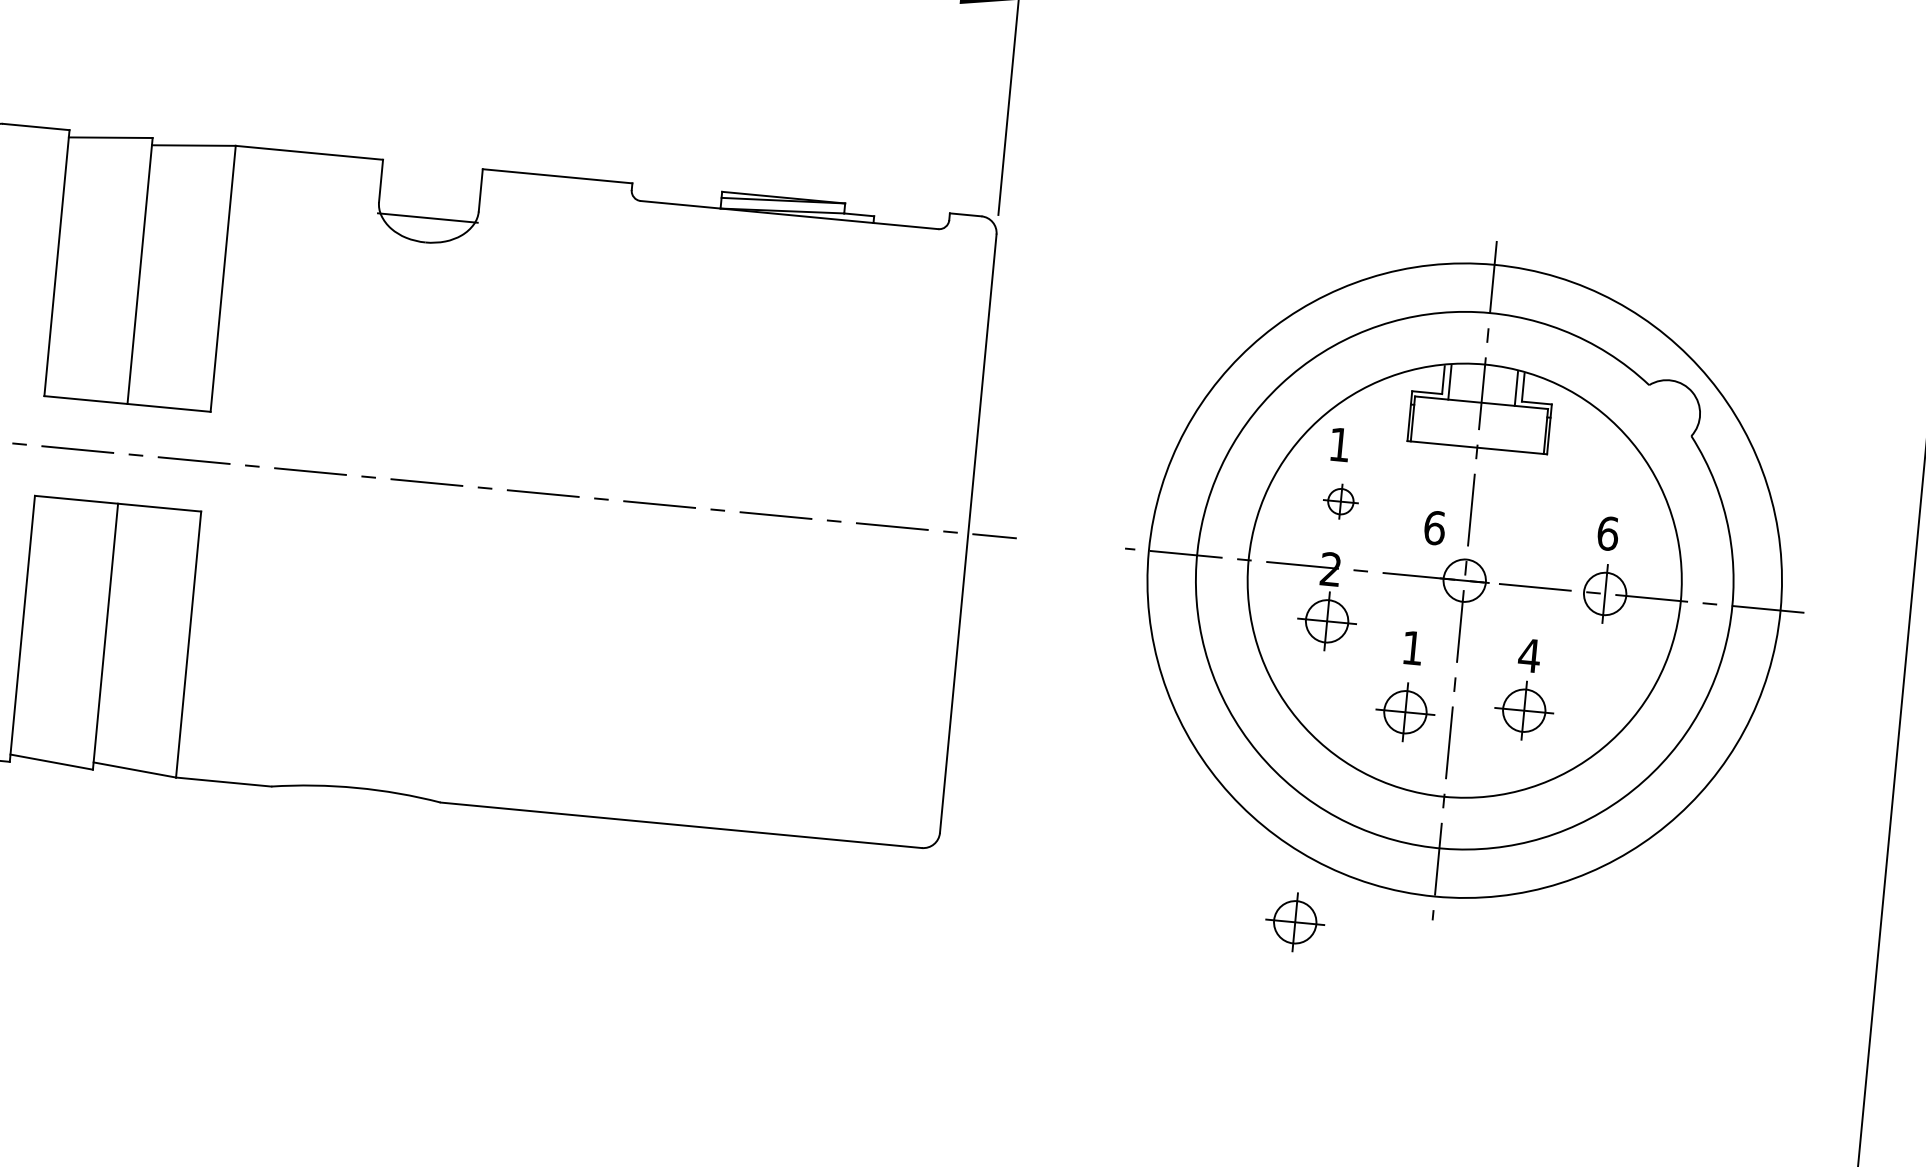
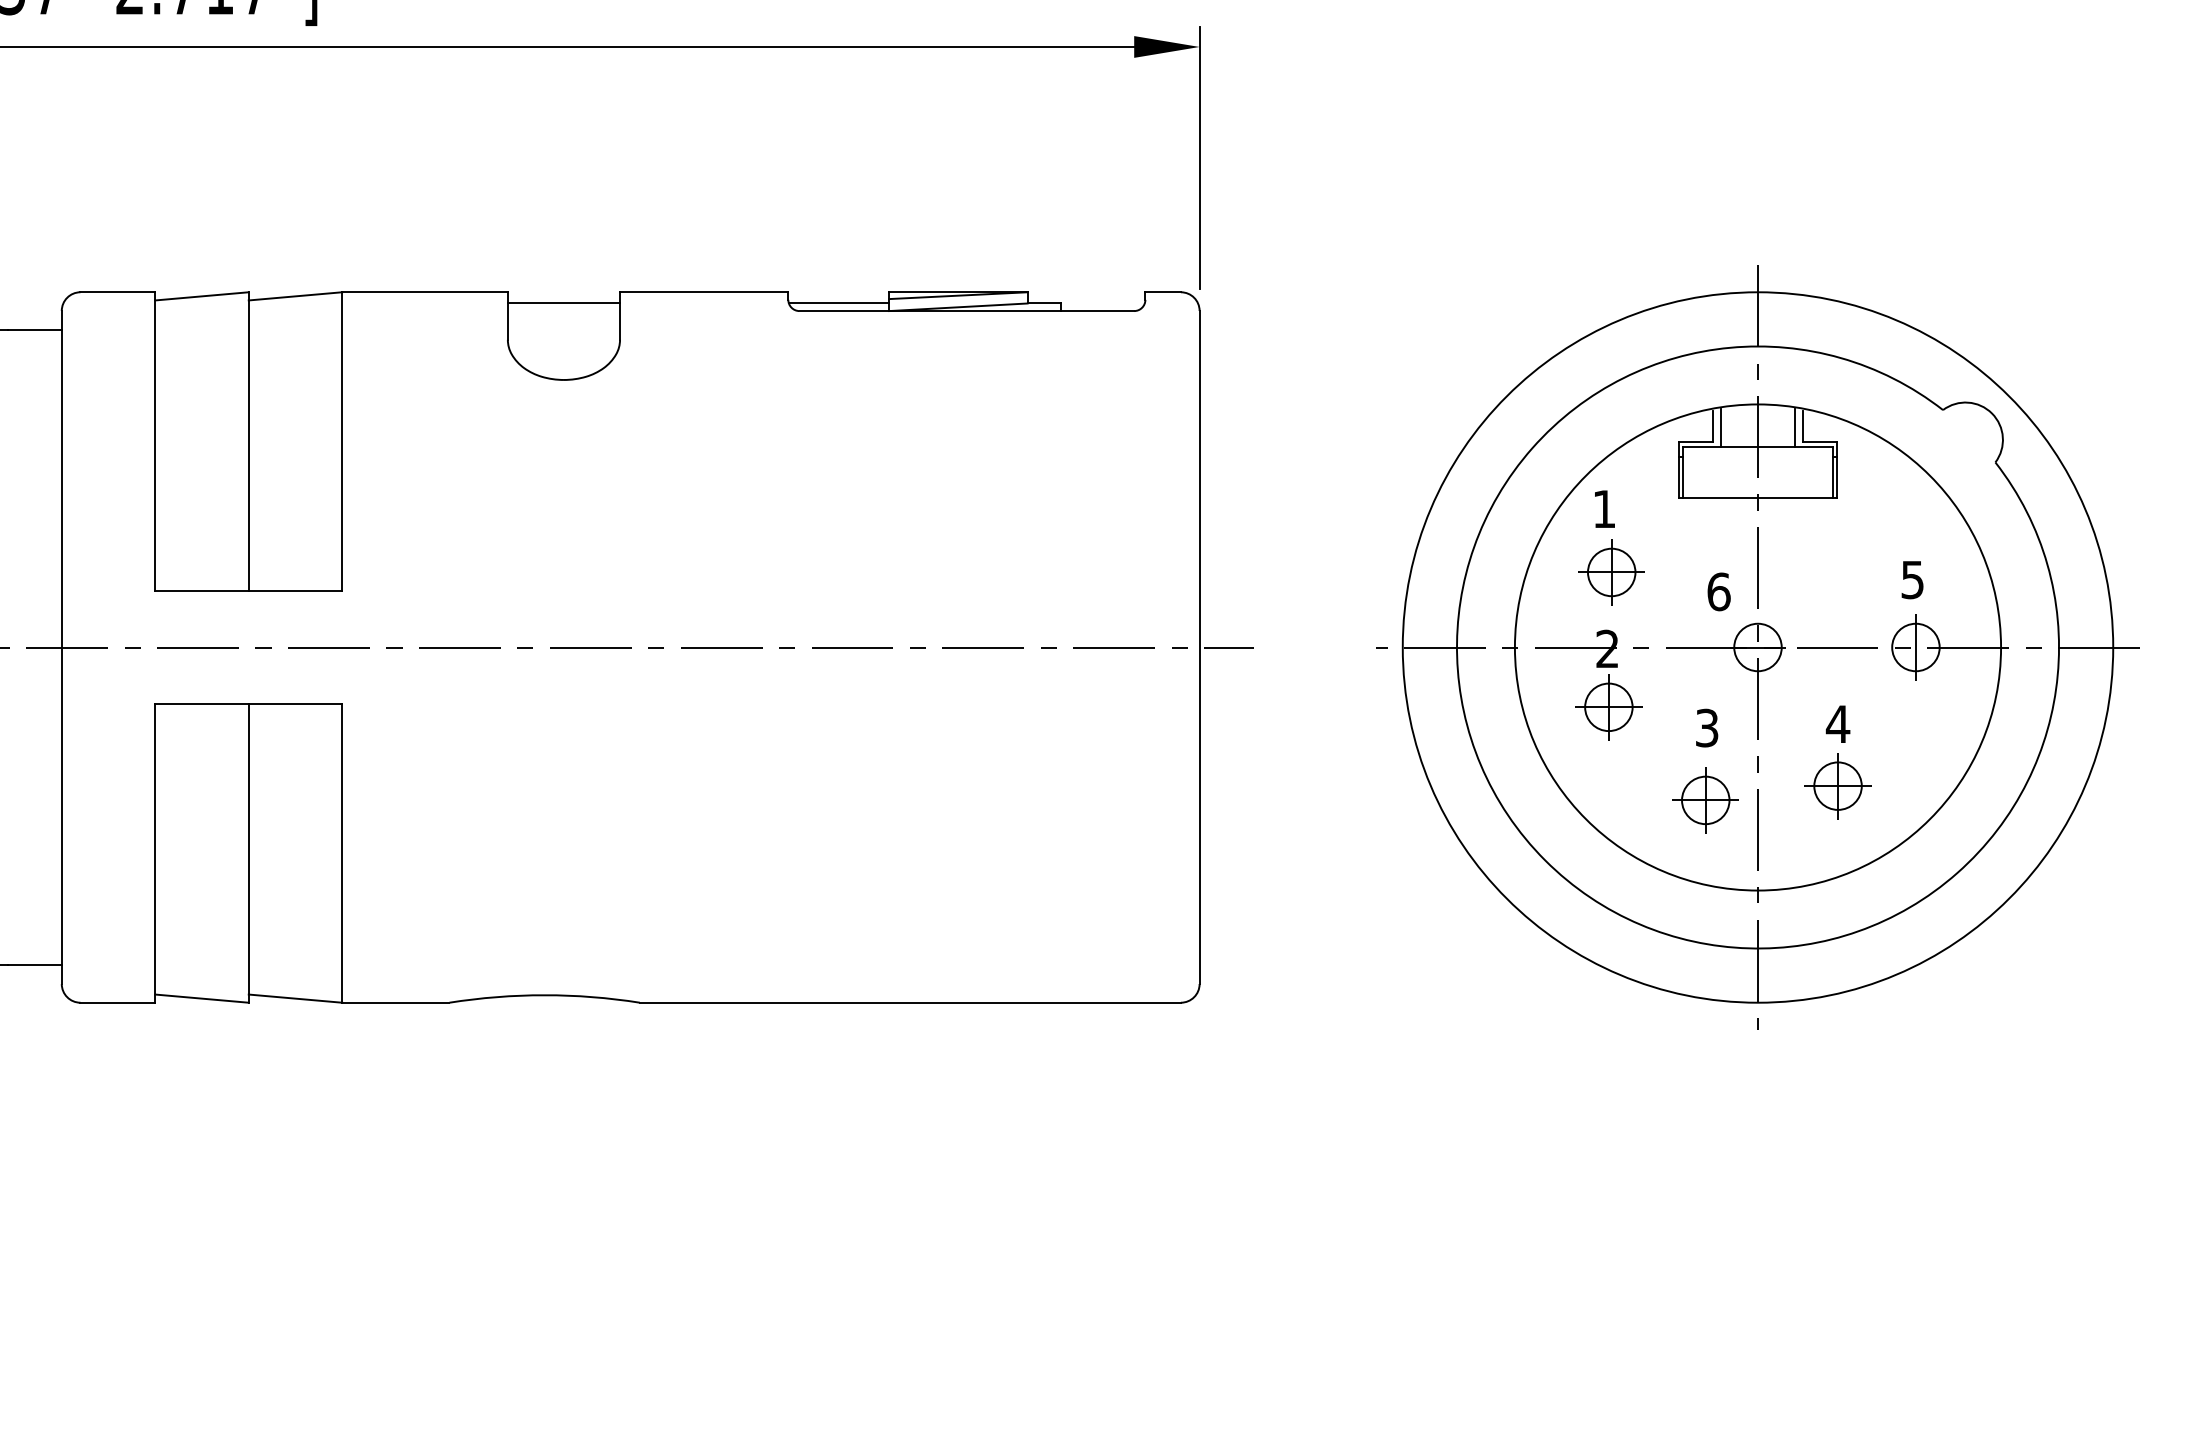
line: (676, 197) -> (838, 303), added
line: (427, 218) -> (563, 303), moved
part: (1340, 501) -> (1611, 572), size x1.67
text: (1607, 533) -> (1912, 579), 6 -> 5
text: (1413, 647) -> (1707, 727), 1 -> 3
part: (1294, 922) -> (1604, 1046), removed

